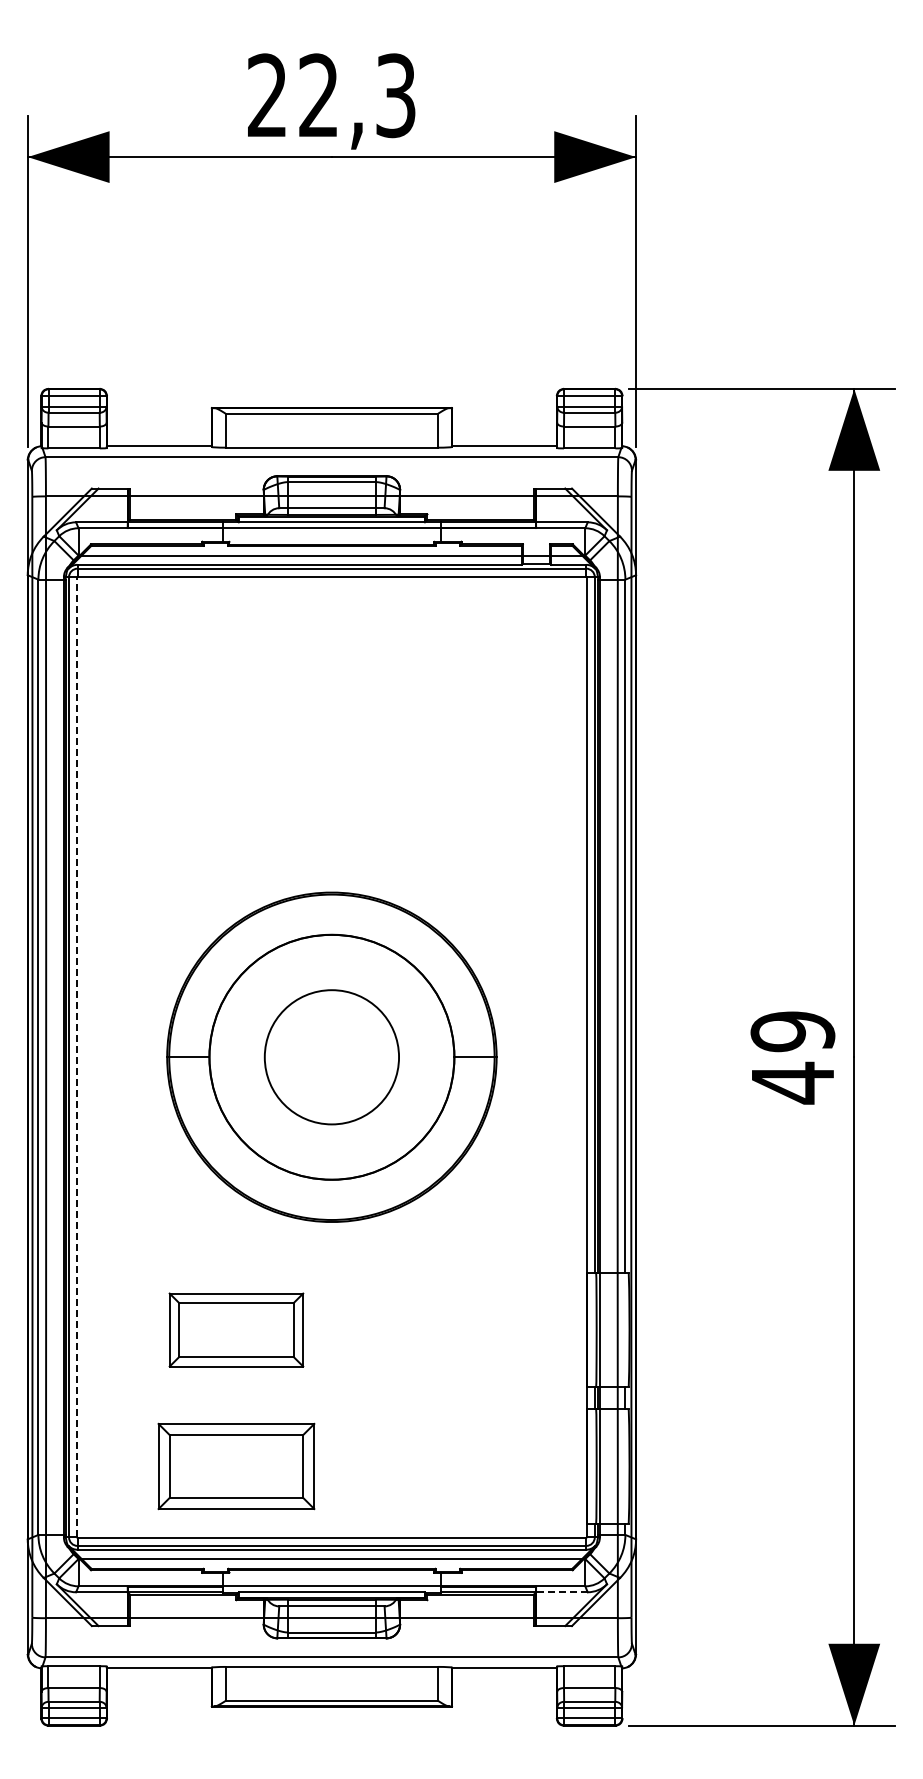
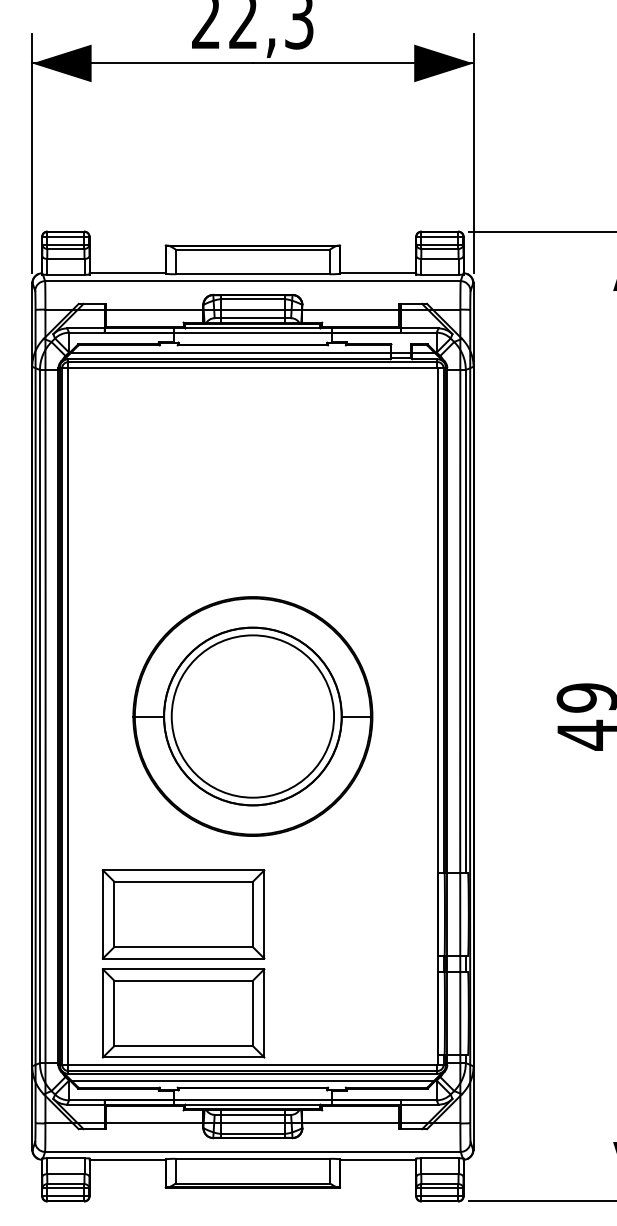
line: (77, 1056) -> (68, 715), dashed -> solid
circle: (331, 1057) -> (252, 716), size x1.67
part: (236, 1329) -> (183, 914), size x1.67
part: (236, 1466) -> (183, 1013), size x1.43
line: (561, 1592) -> (419, 1104), dashed -> solid

